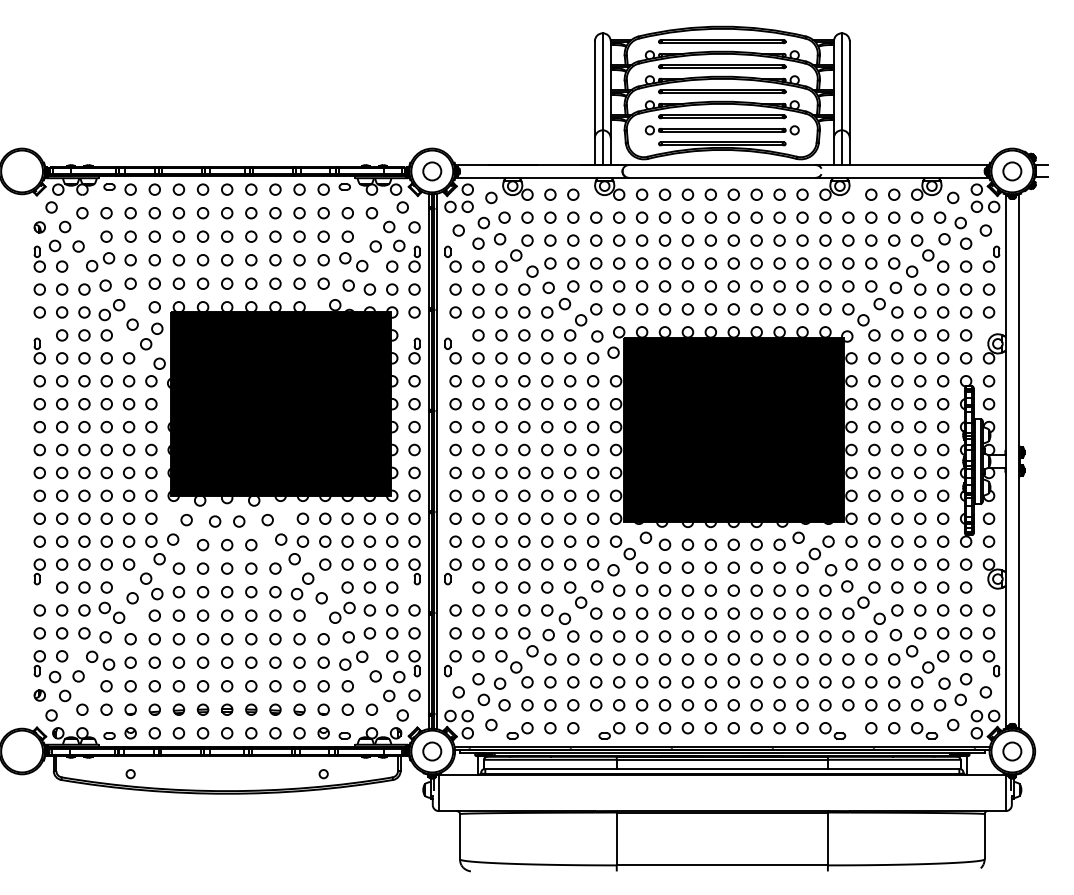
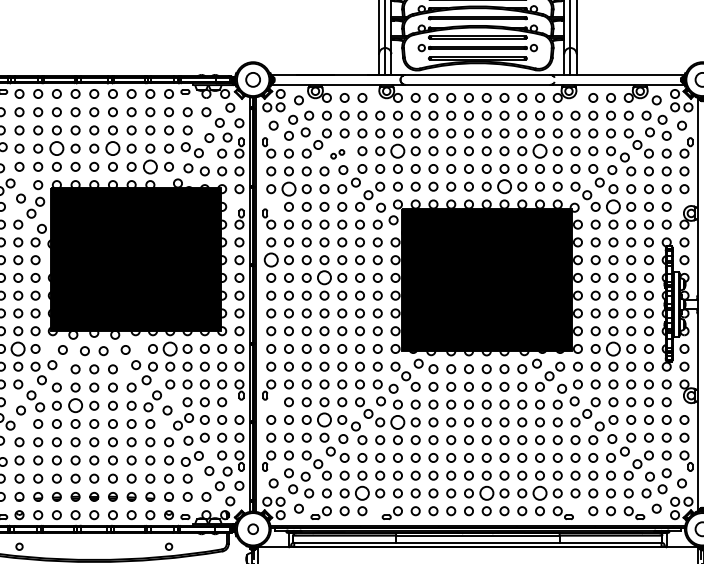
circle: (178, 260) -> (56, 148), size x1.6
circle: (251, 260) -> (113, 148), size x1.6
circle: (619, 263) -> (398, 151), size x1.6
circle: (802, 263) -> (539, 151), size x1.6
part: (541, 267) -> (337, 154), size x0.6
circle: (299, 283) -> (150, 166), size x1.6
circle: (756, 309) -> (504, 186), size x1.6
circle: (478, 312) -> (288, 189), size x1.6
circle: (897, 335) -> (613, 206), size x1.6
circle: (455, 404) -> (271, 260), size x1.6
circle: (524, 427) -> (324, 278), size x1.6
circle: (129, 518) -> (18, 348), size x1.6
circle: (325, 518) -> (170, 348), size x1.6
circle: (897, 518) -> (613, 348), size x1.6
circle: (202, 592) -> (75, 406), size x1.6
circle: (524, 610) -> (324, 420), size x1.6
circle: (619, 613) -> (398, 422), size x1.6
circle: (573, 705) -> (362, 493), size x1.6
circle: (733, 705) -> (486, 493), size x1.6
circle: (802, 705) -> (539, 493), size x1.6
circle: (432, 751) -> (253, 529), size x0.7

